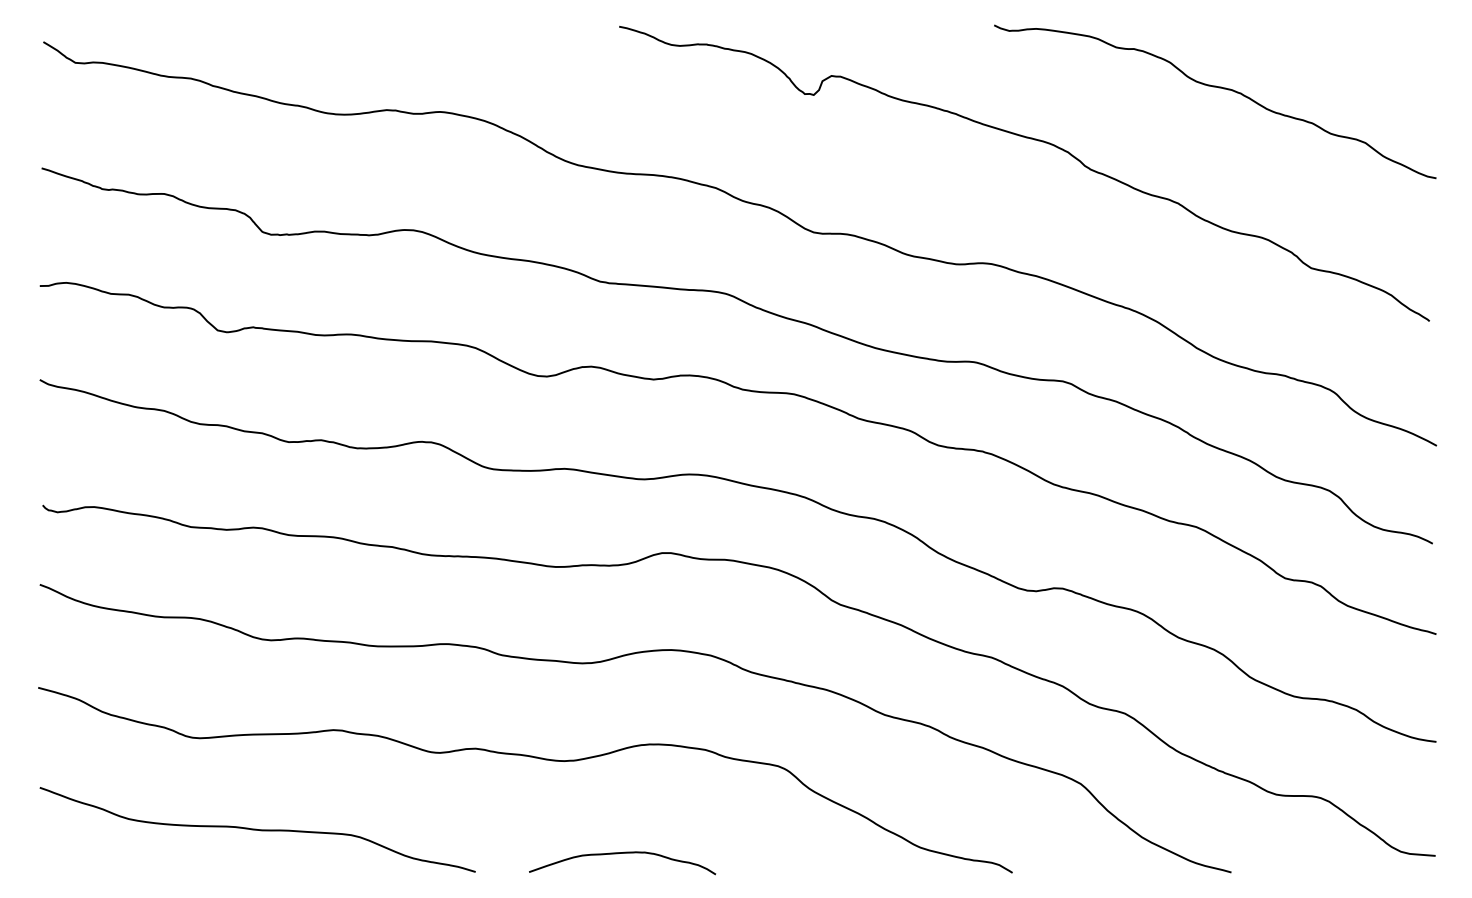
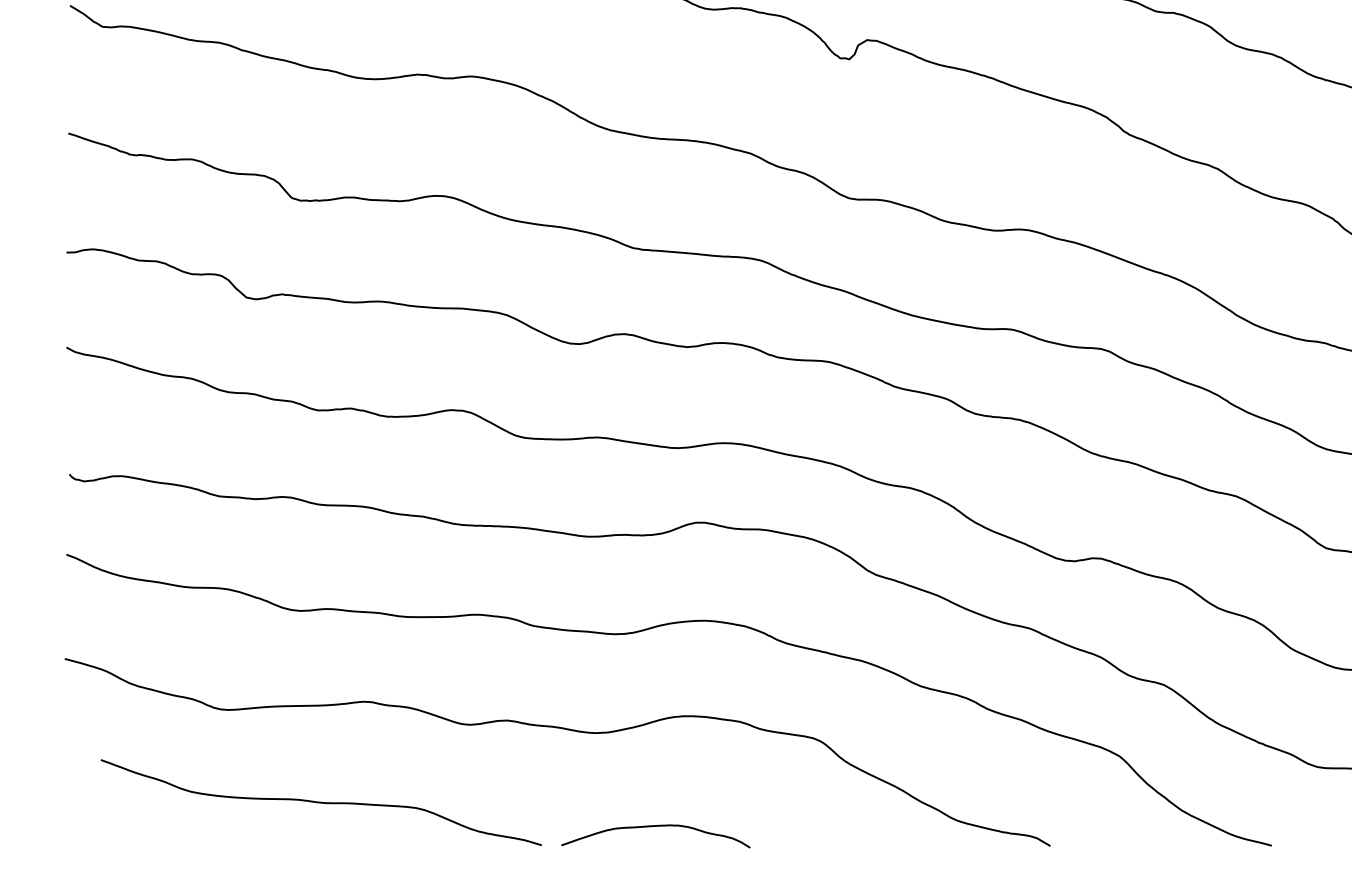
curve: (257, 829) -> (321, 802), moved

